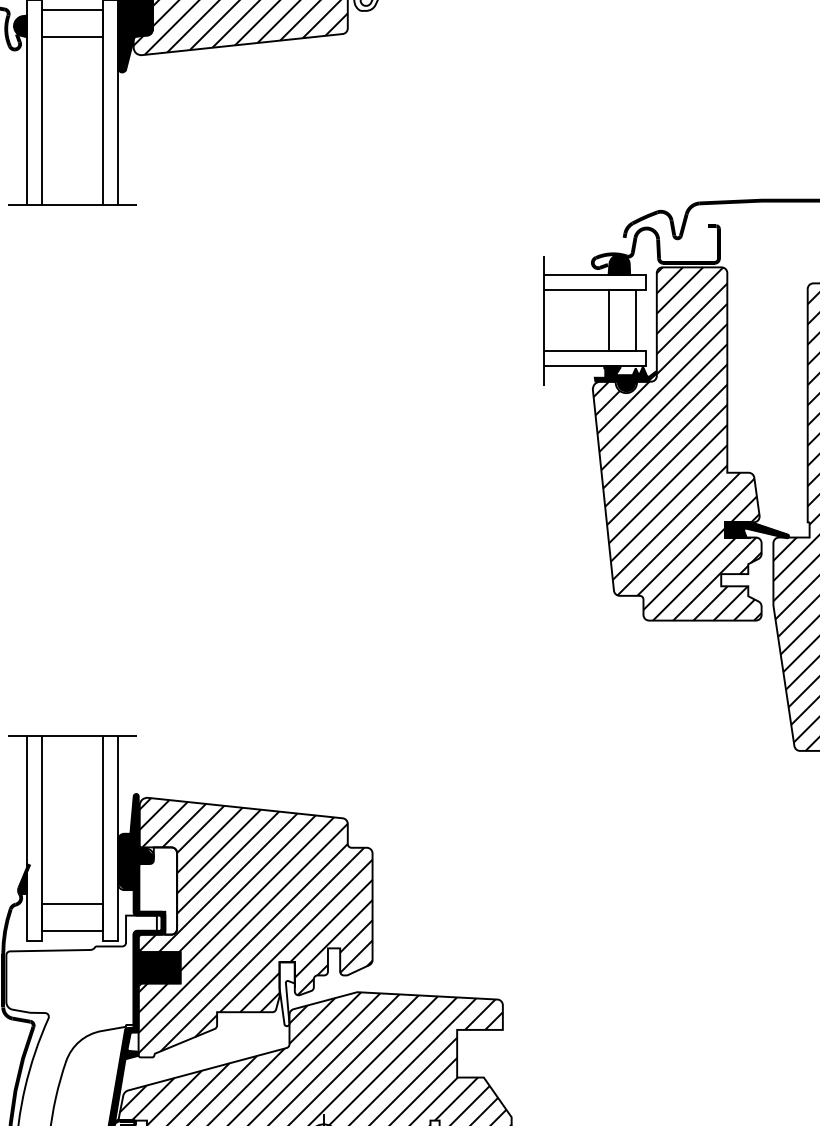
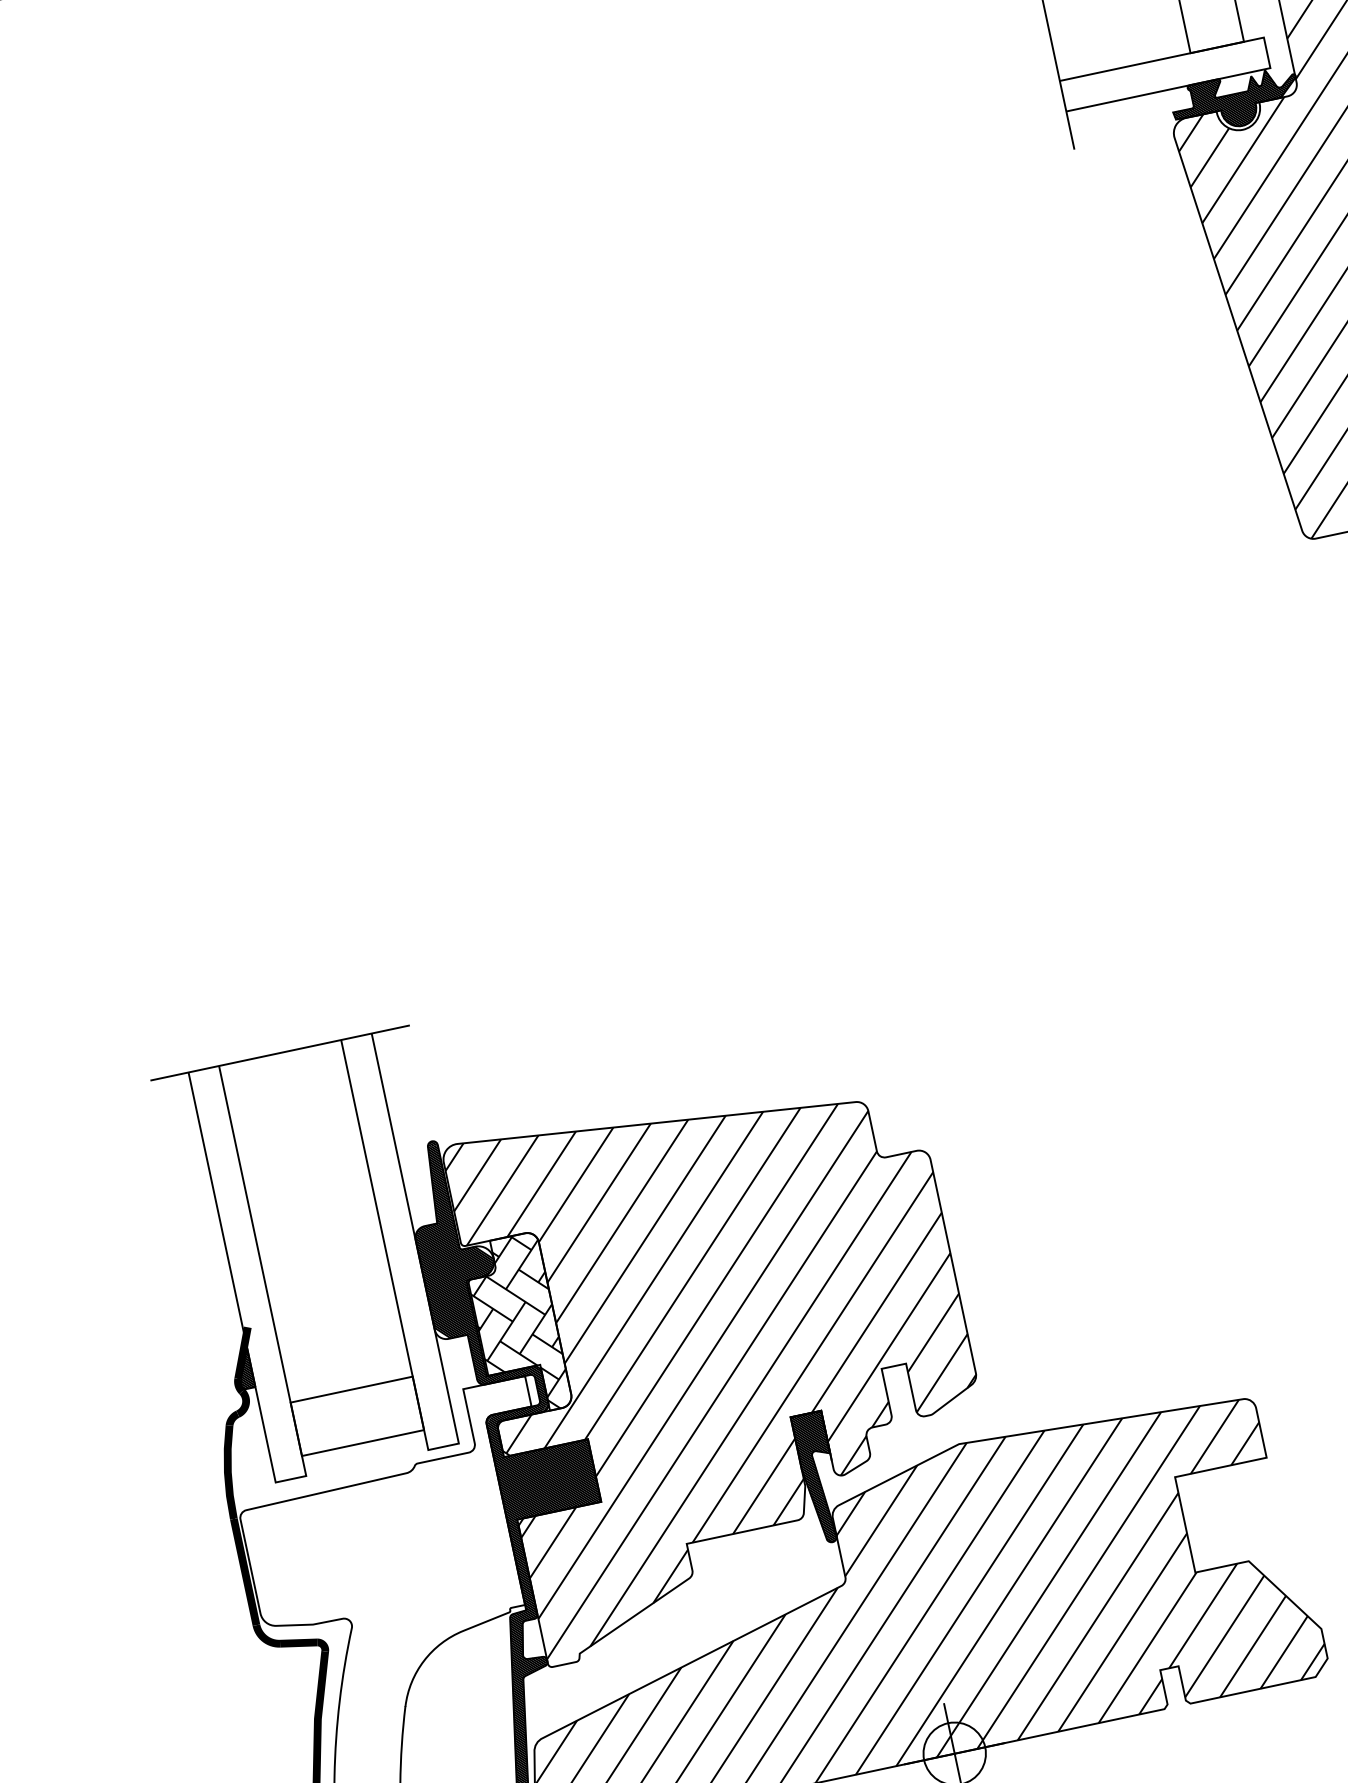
hatch: (158, 890) -> (517, 1325), added
hatch: (286, 994) -> (818, 1478), added

